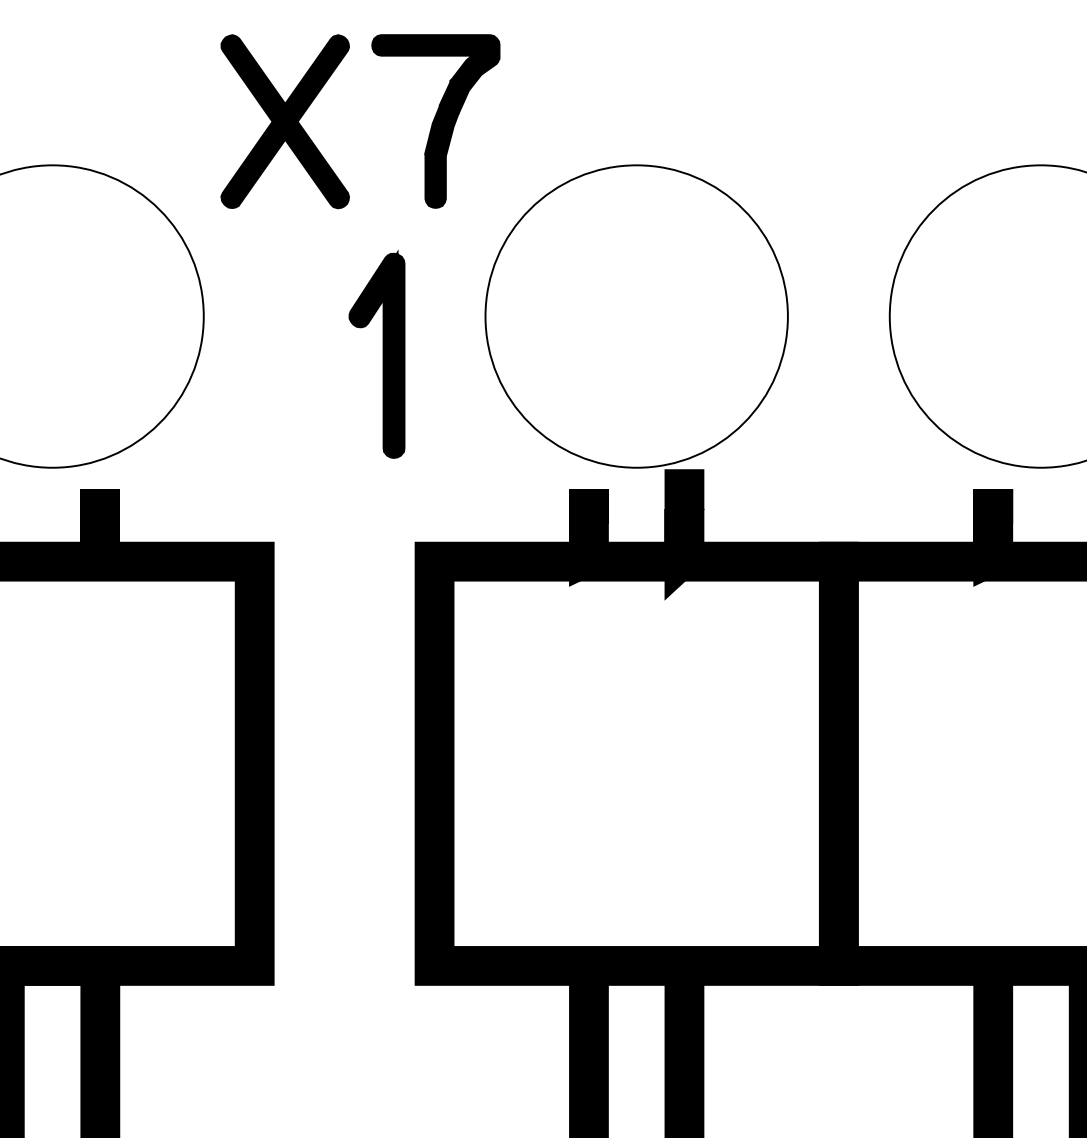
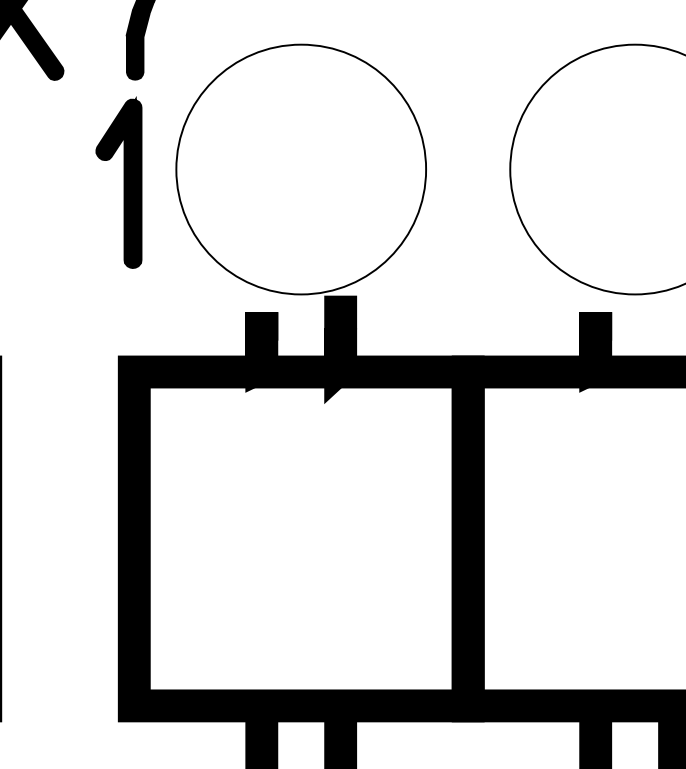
part: (376, 353) -> (118, 181), moved

